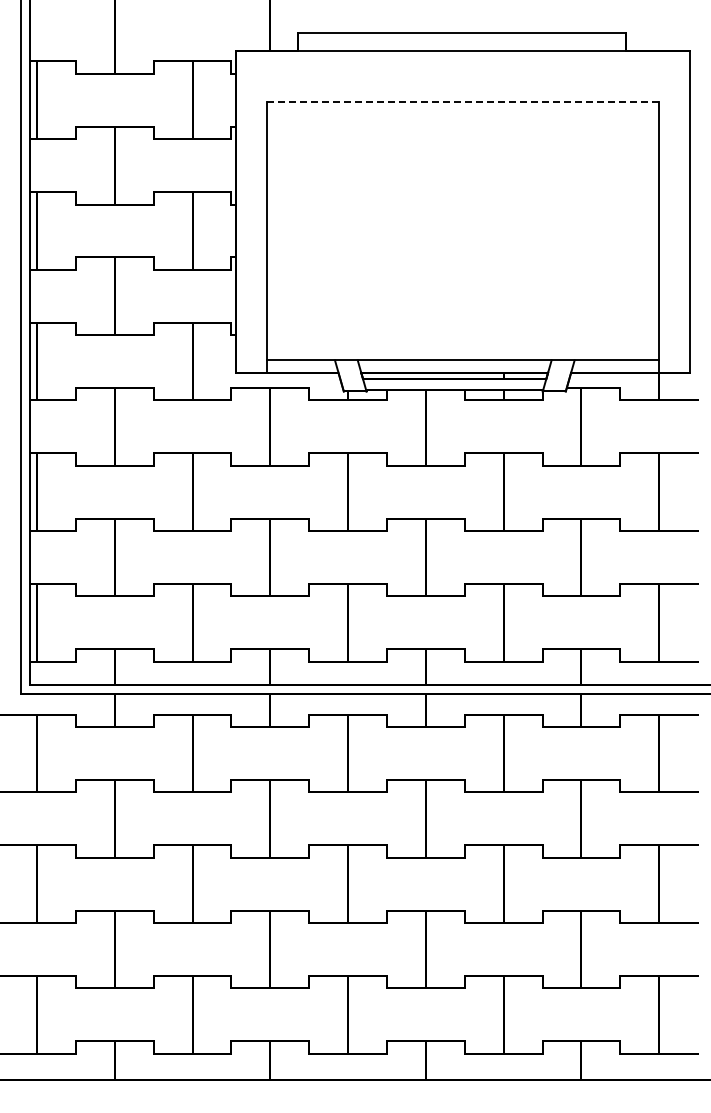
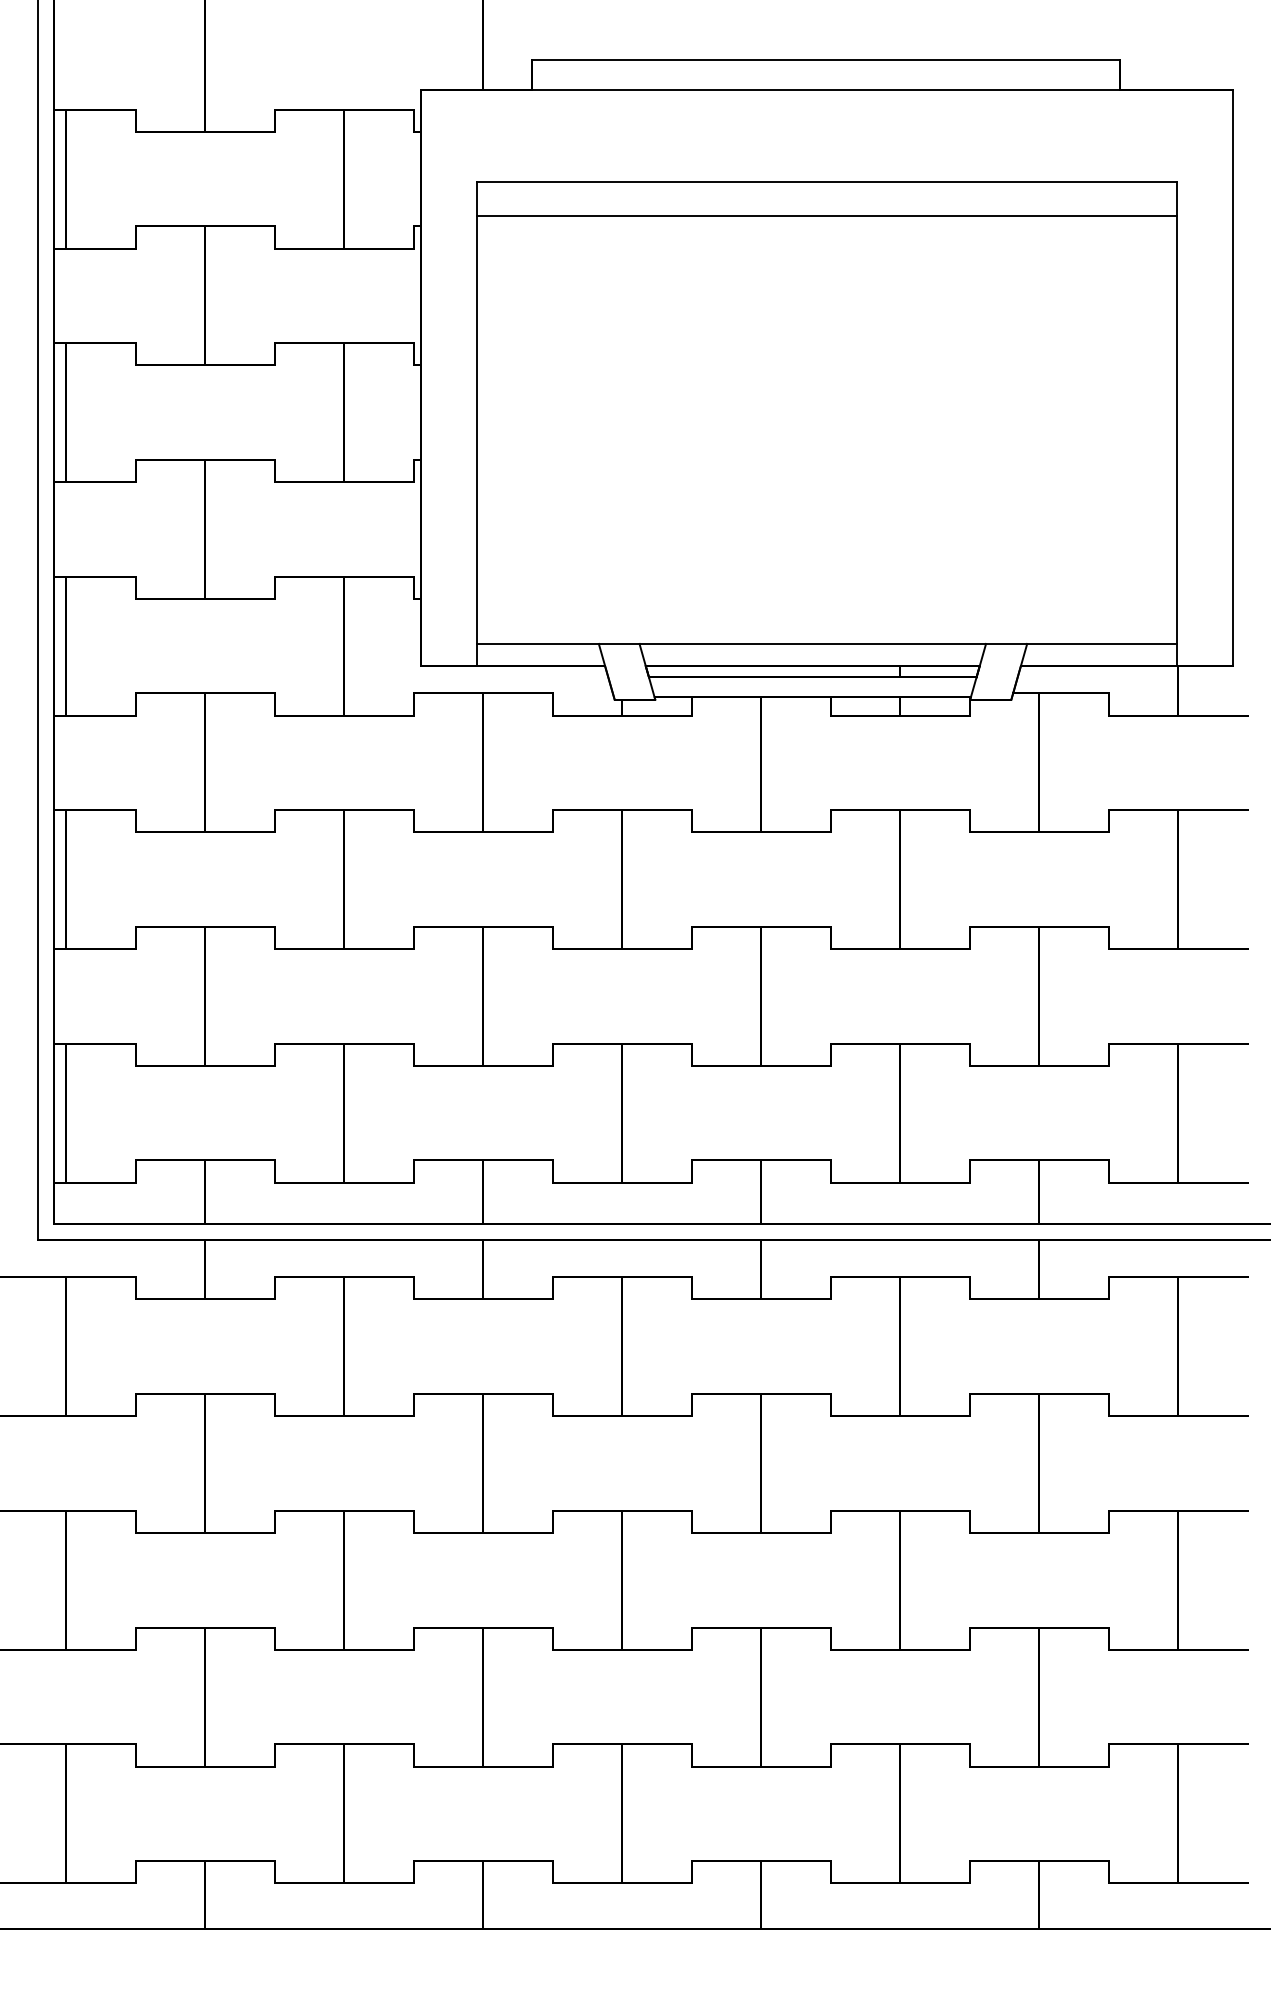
line: (462, 101) -> (826, 181), dashed -> solid
line: (462, 120) -> (826, 215), added

